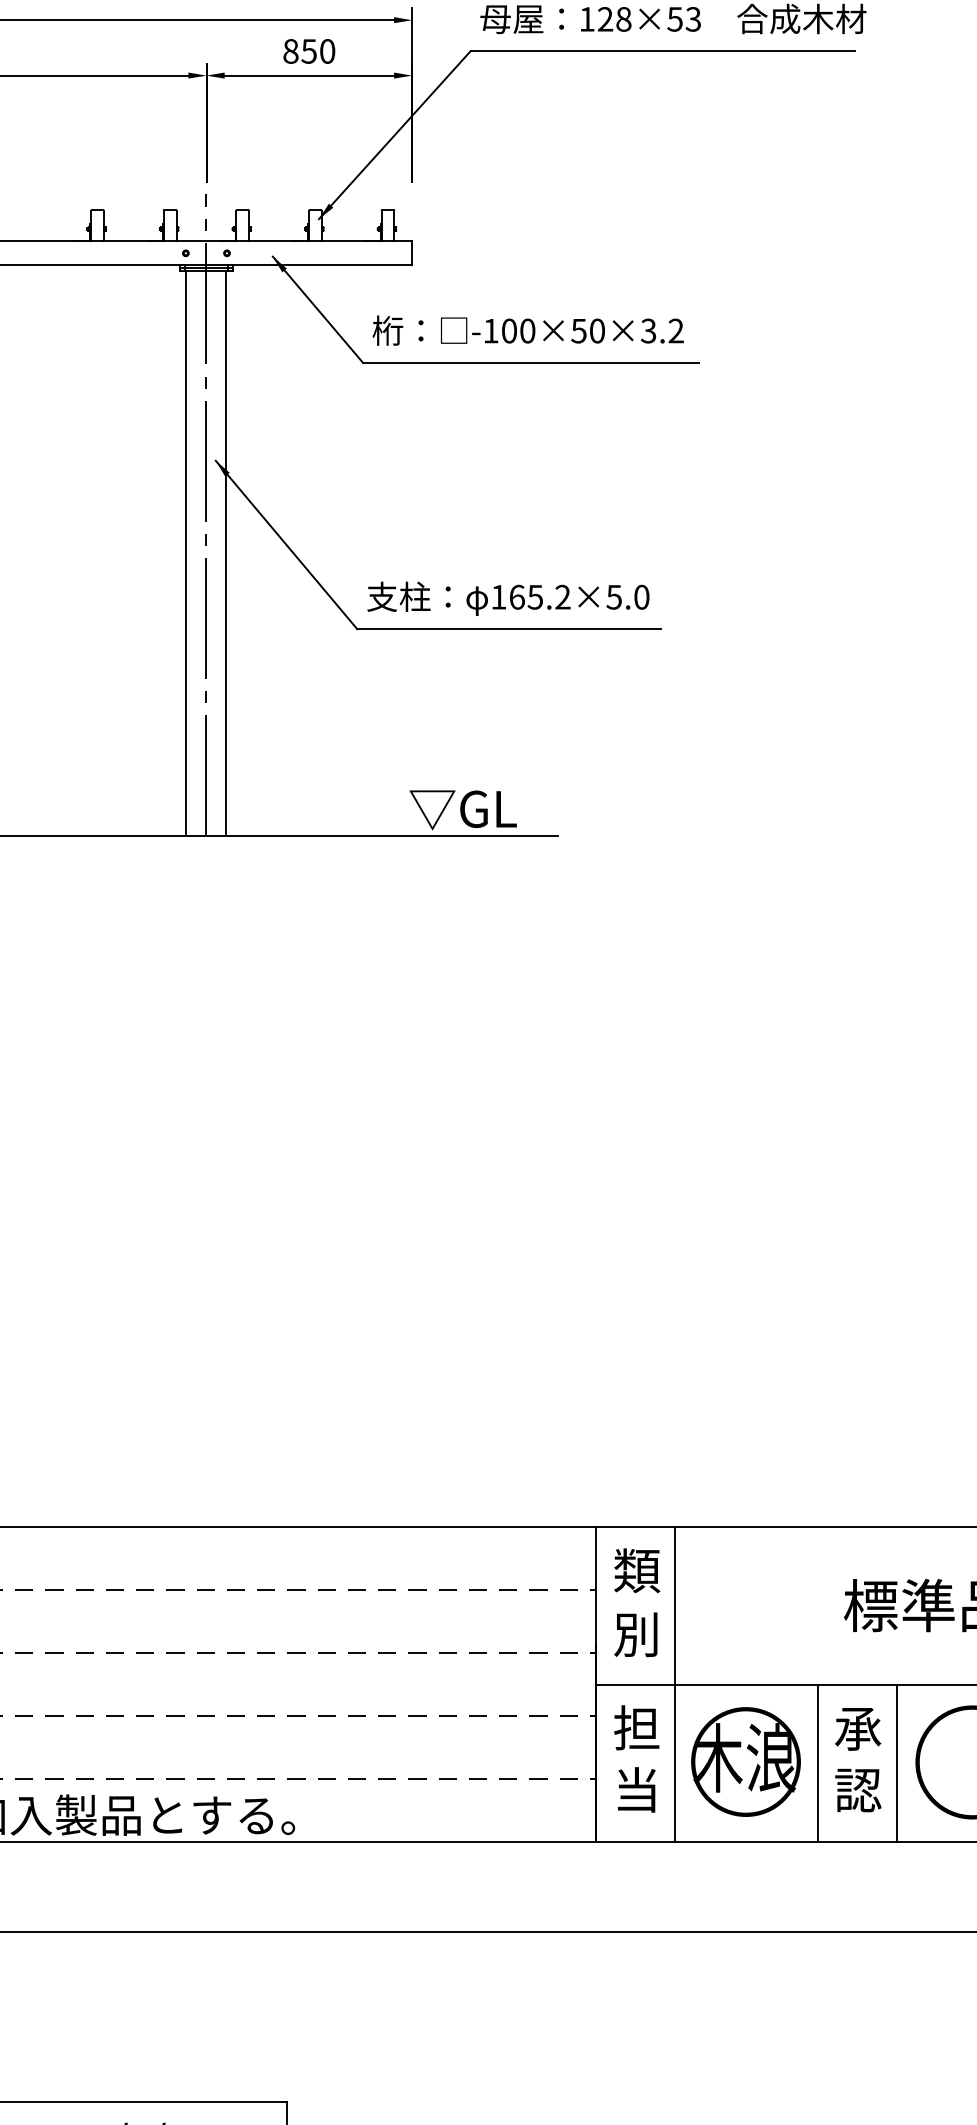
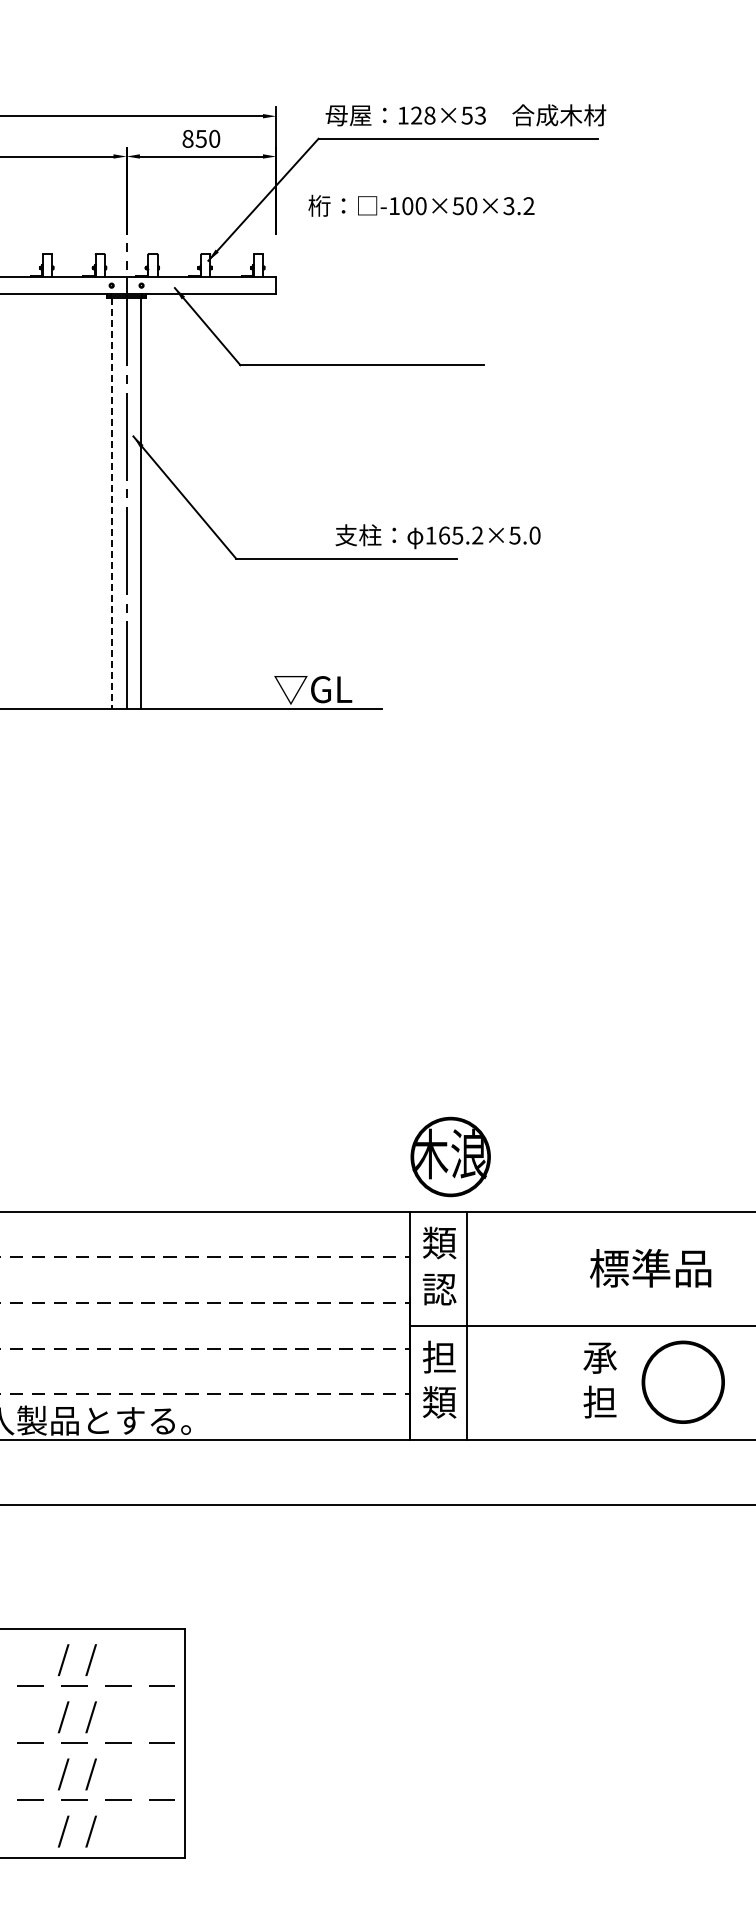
text: (528, 330) -> (421, 205), moved
line: (187, 553) -> (112, 503), solid -> dashed
text: (507, 598) -> (437, 536), moved
text: (636, 1634) -> (439, 1289), 別 -> 認
part: (745, 1761) -> (450, 1156), moved
line: (818, 1762) -> (571, 1382), removed
line: (897, 1762) -> (628, 1382), removed
text: (636, 1788) -> (439, 1401), 当 -> 類
text: (858, 1788) -> (600, 1401), 認 -> 担

